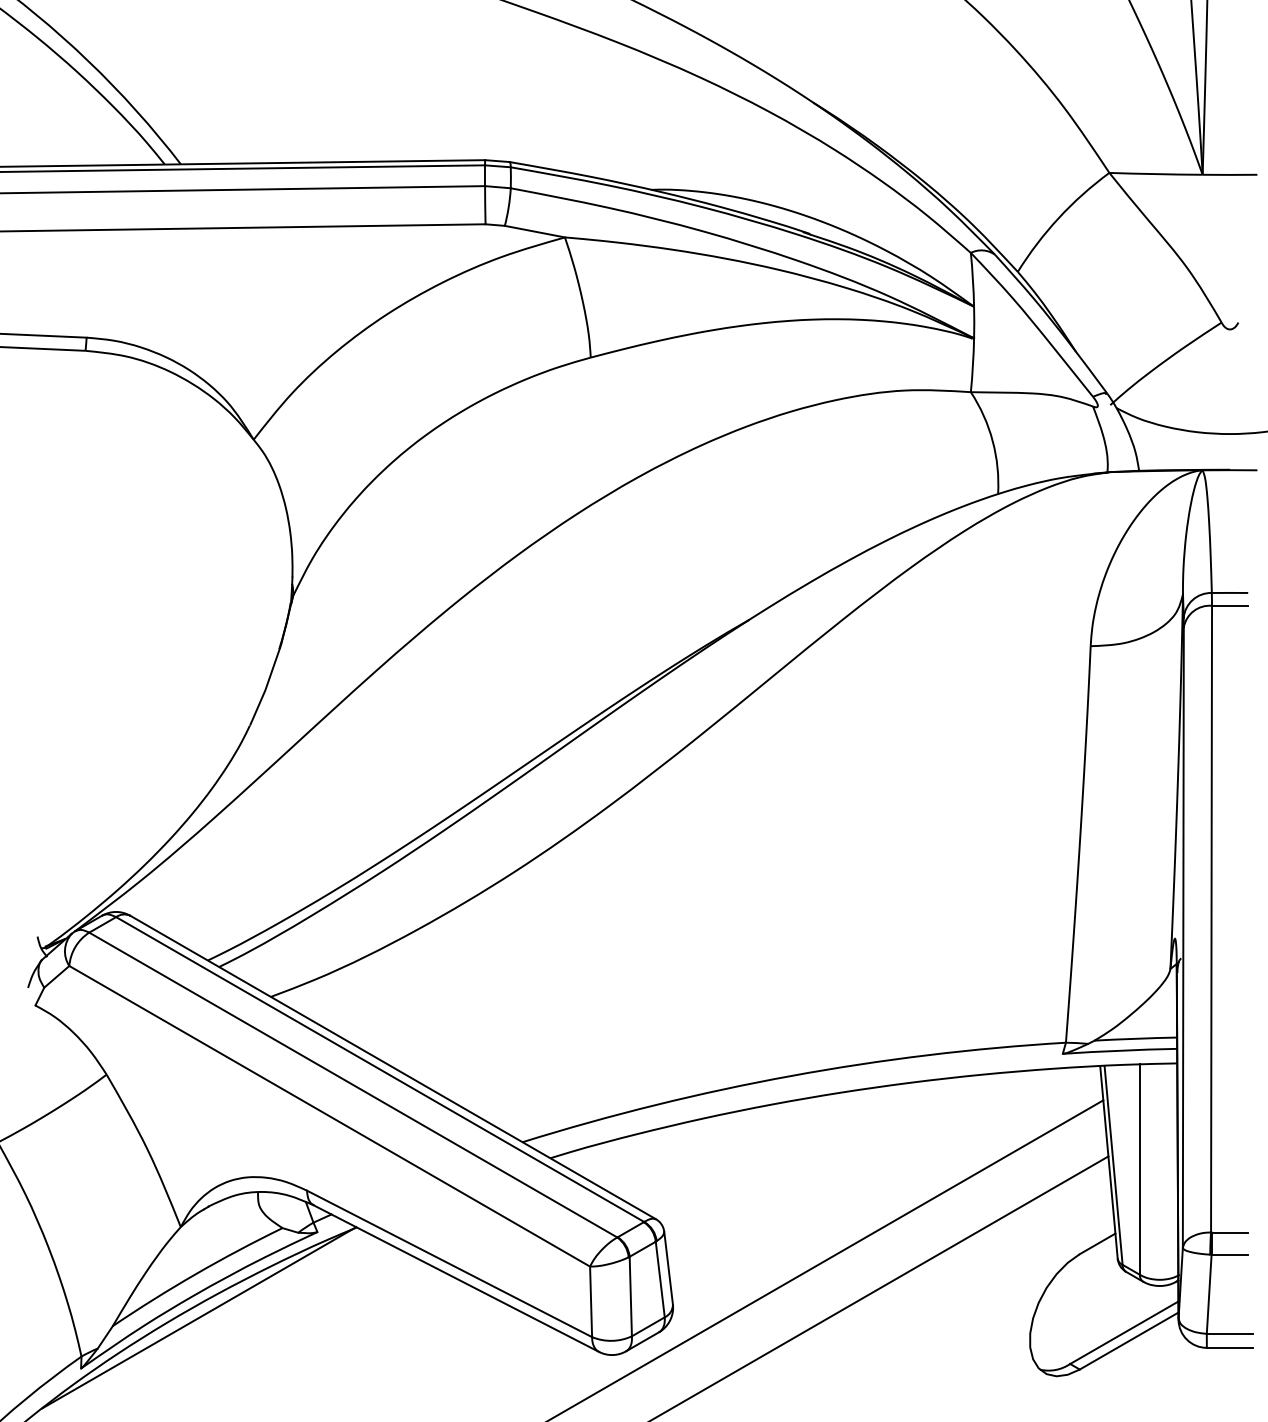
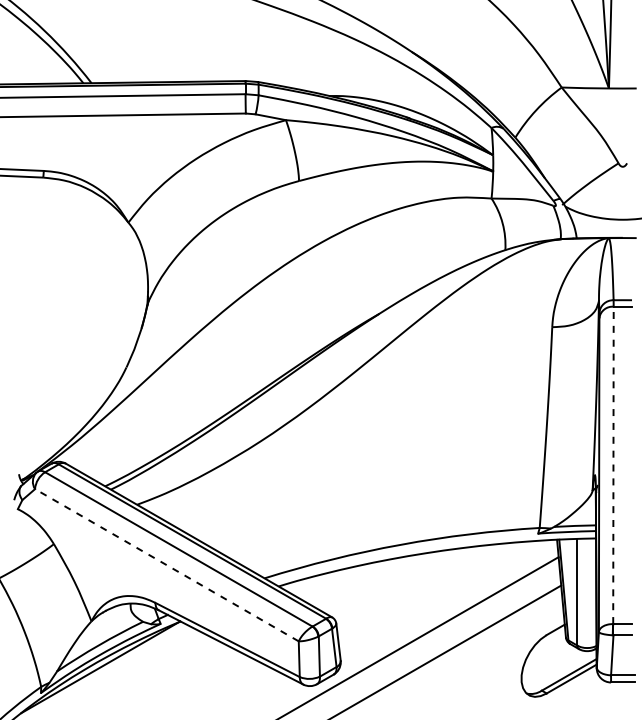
line: (1211, 919) -> (613, 465), solid -> dashed
line: (328, 1114) -> (166, 564), solid -> dashed

